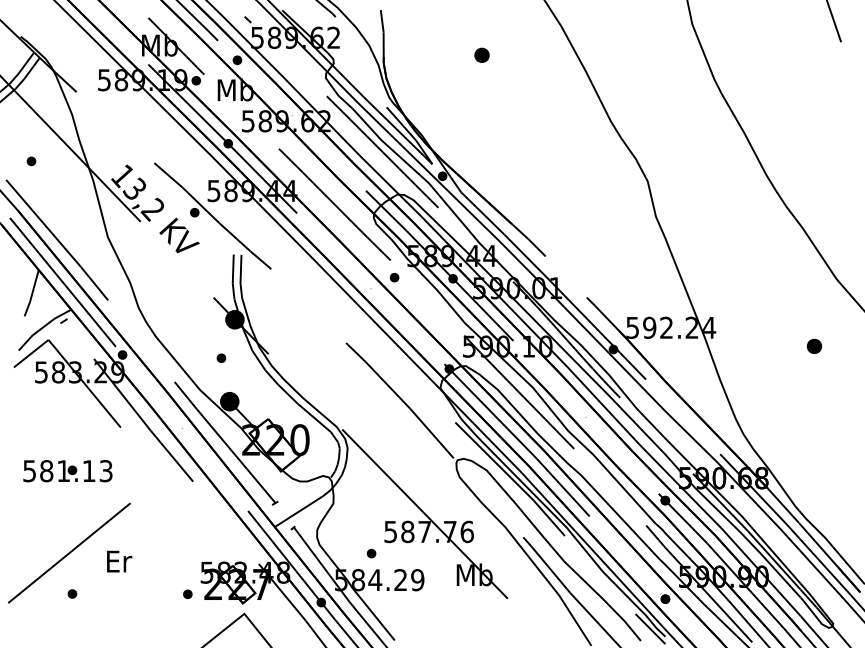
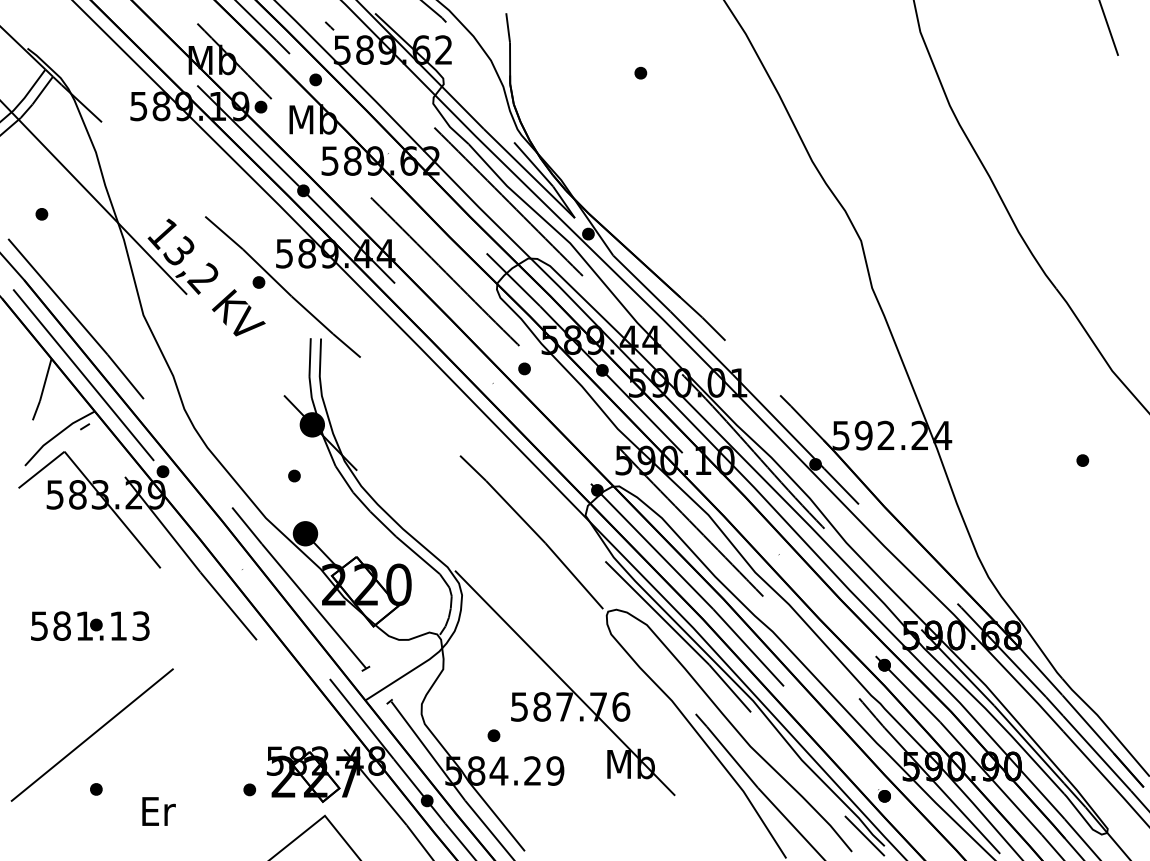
part: (481, 54) -> (640, 72), size x0.62
part: (814, 346) -> (1082, 460), size x0.62
text: (119, 561) -> (158, 811), moved

